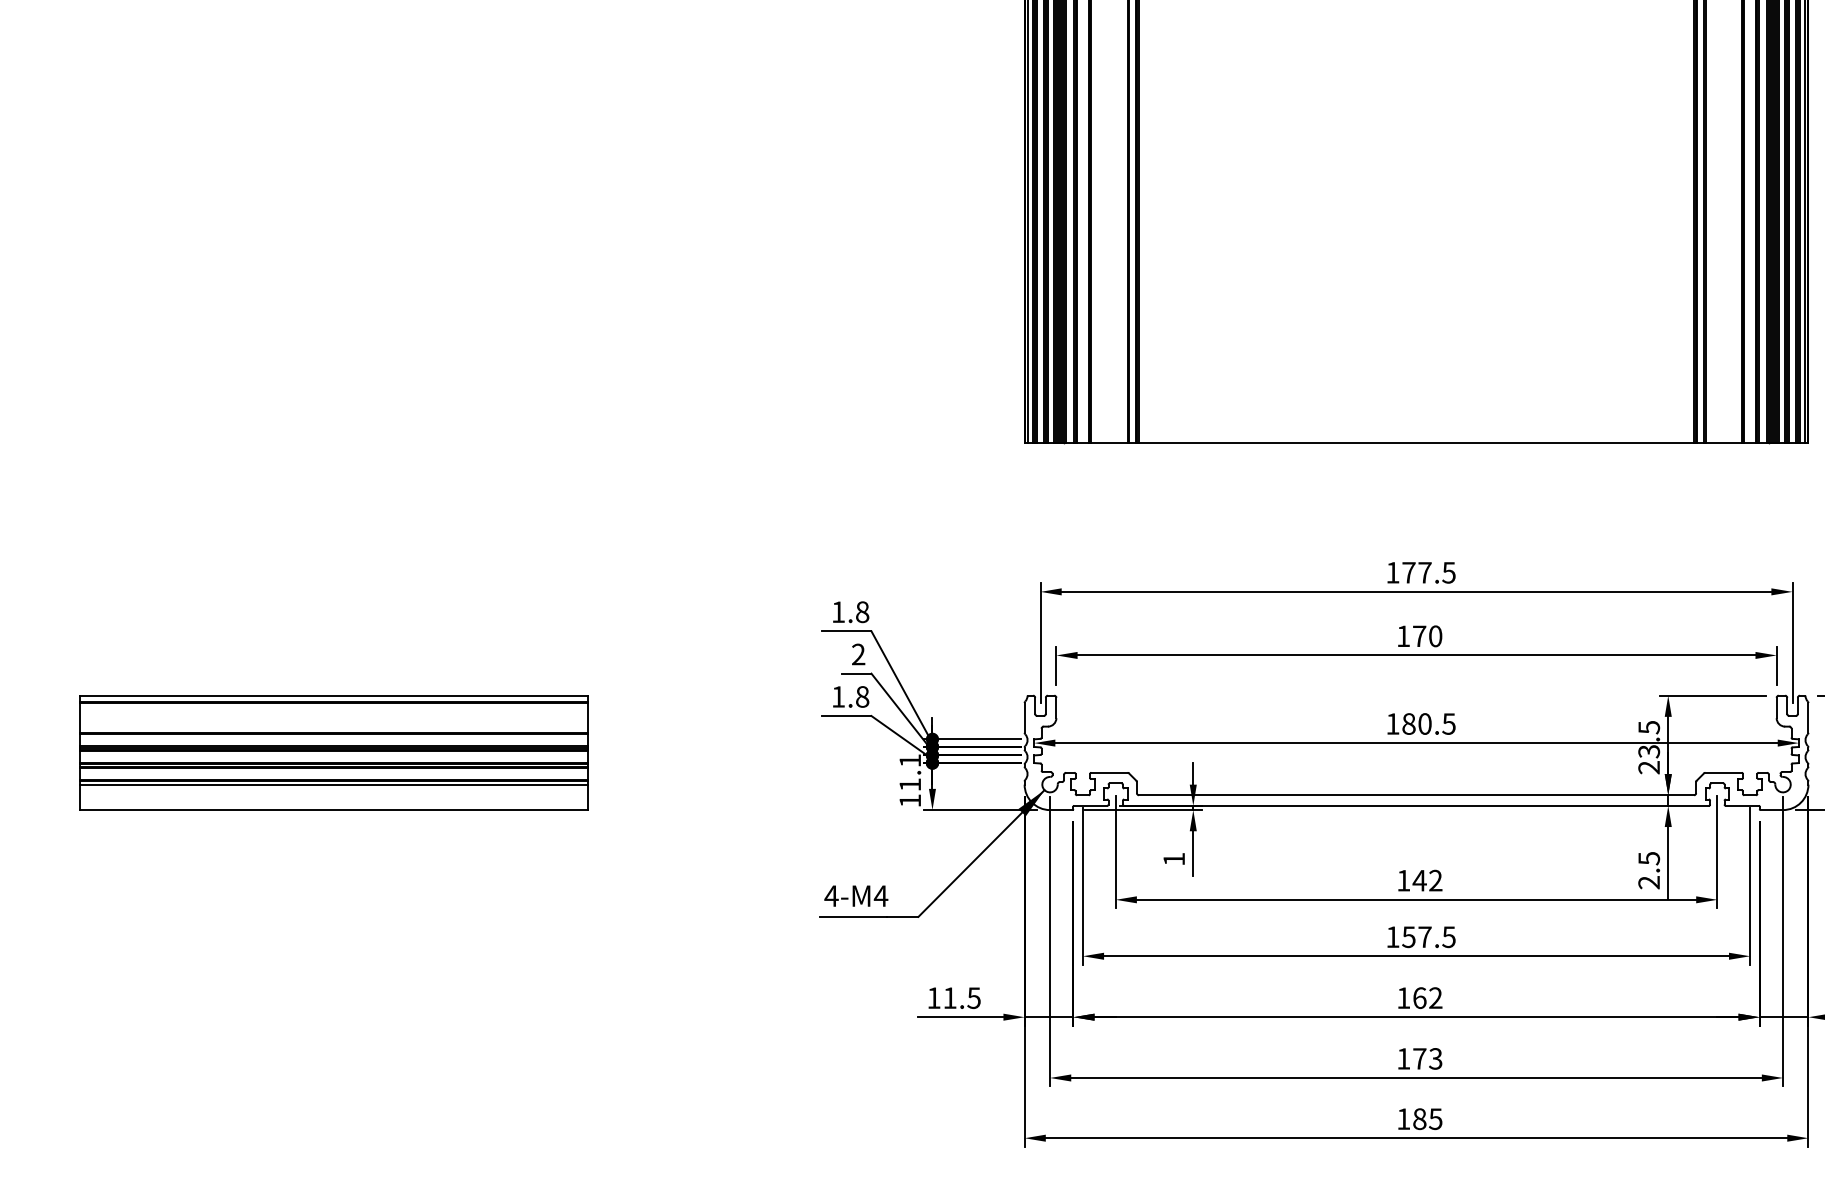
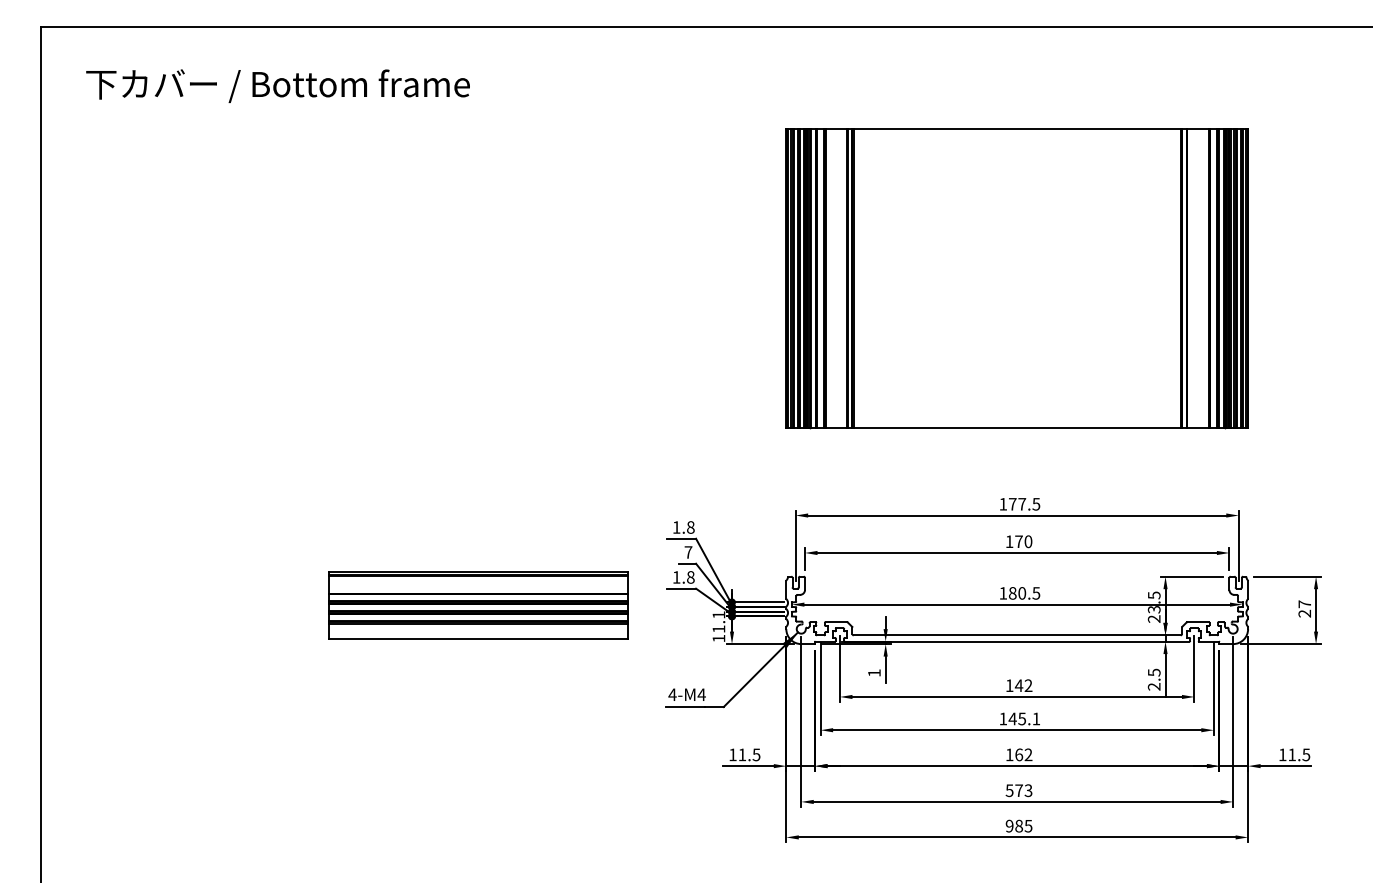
text: (858, 654) -> (688, 552), 2 -> 7
part: (334, 753) -> (478, 605), moved
text: (1428, 936) -> (1024, 718), 157.5 -> 145.1
text: (1403, 1058) -> (1009, 790), 173 -> 573
text: (1403, 1117) -> (1009, 825), 185 -> 985

